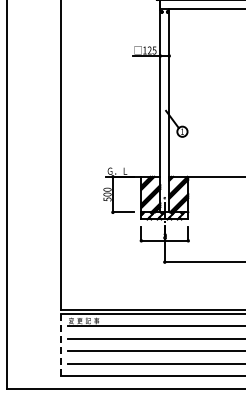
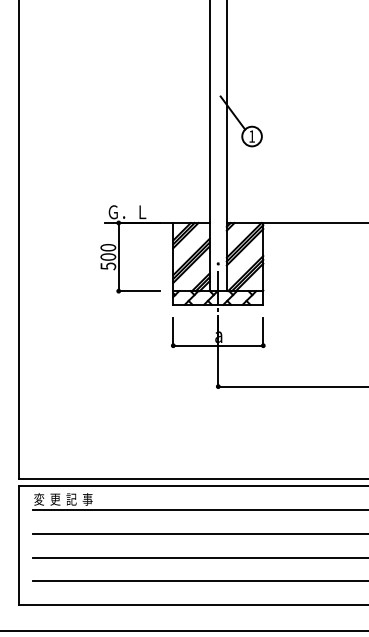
line: (60, 344) -> (18, 544), dashed -> solid

